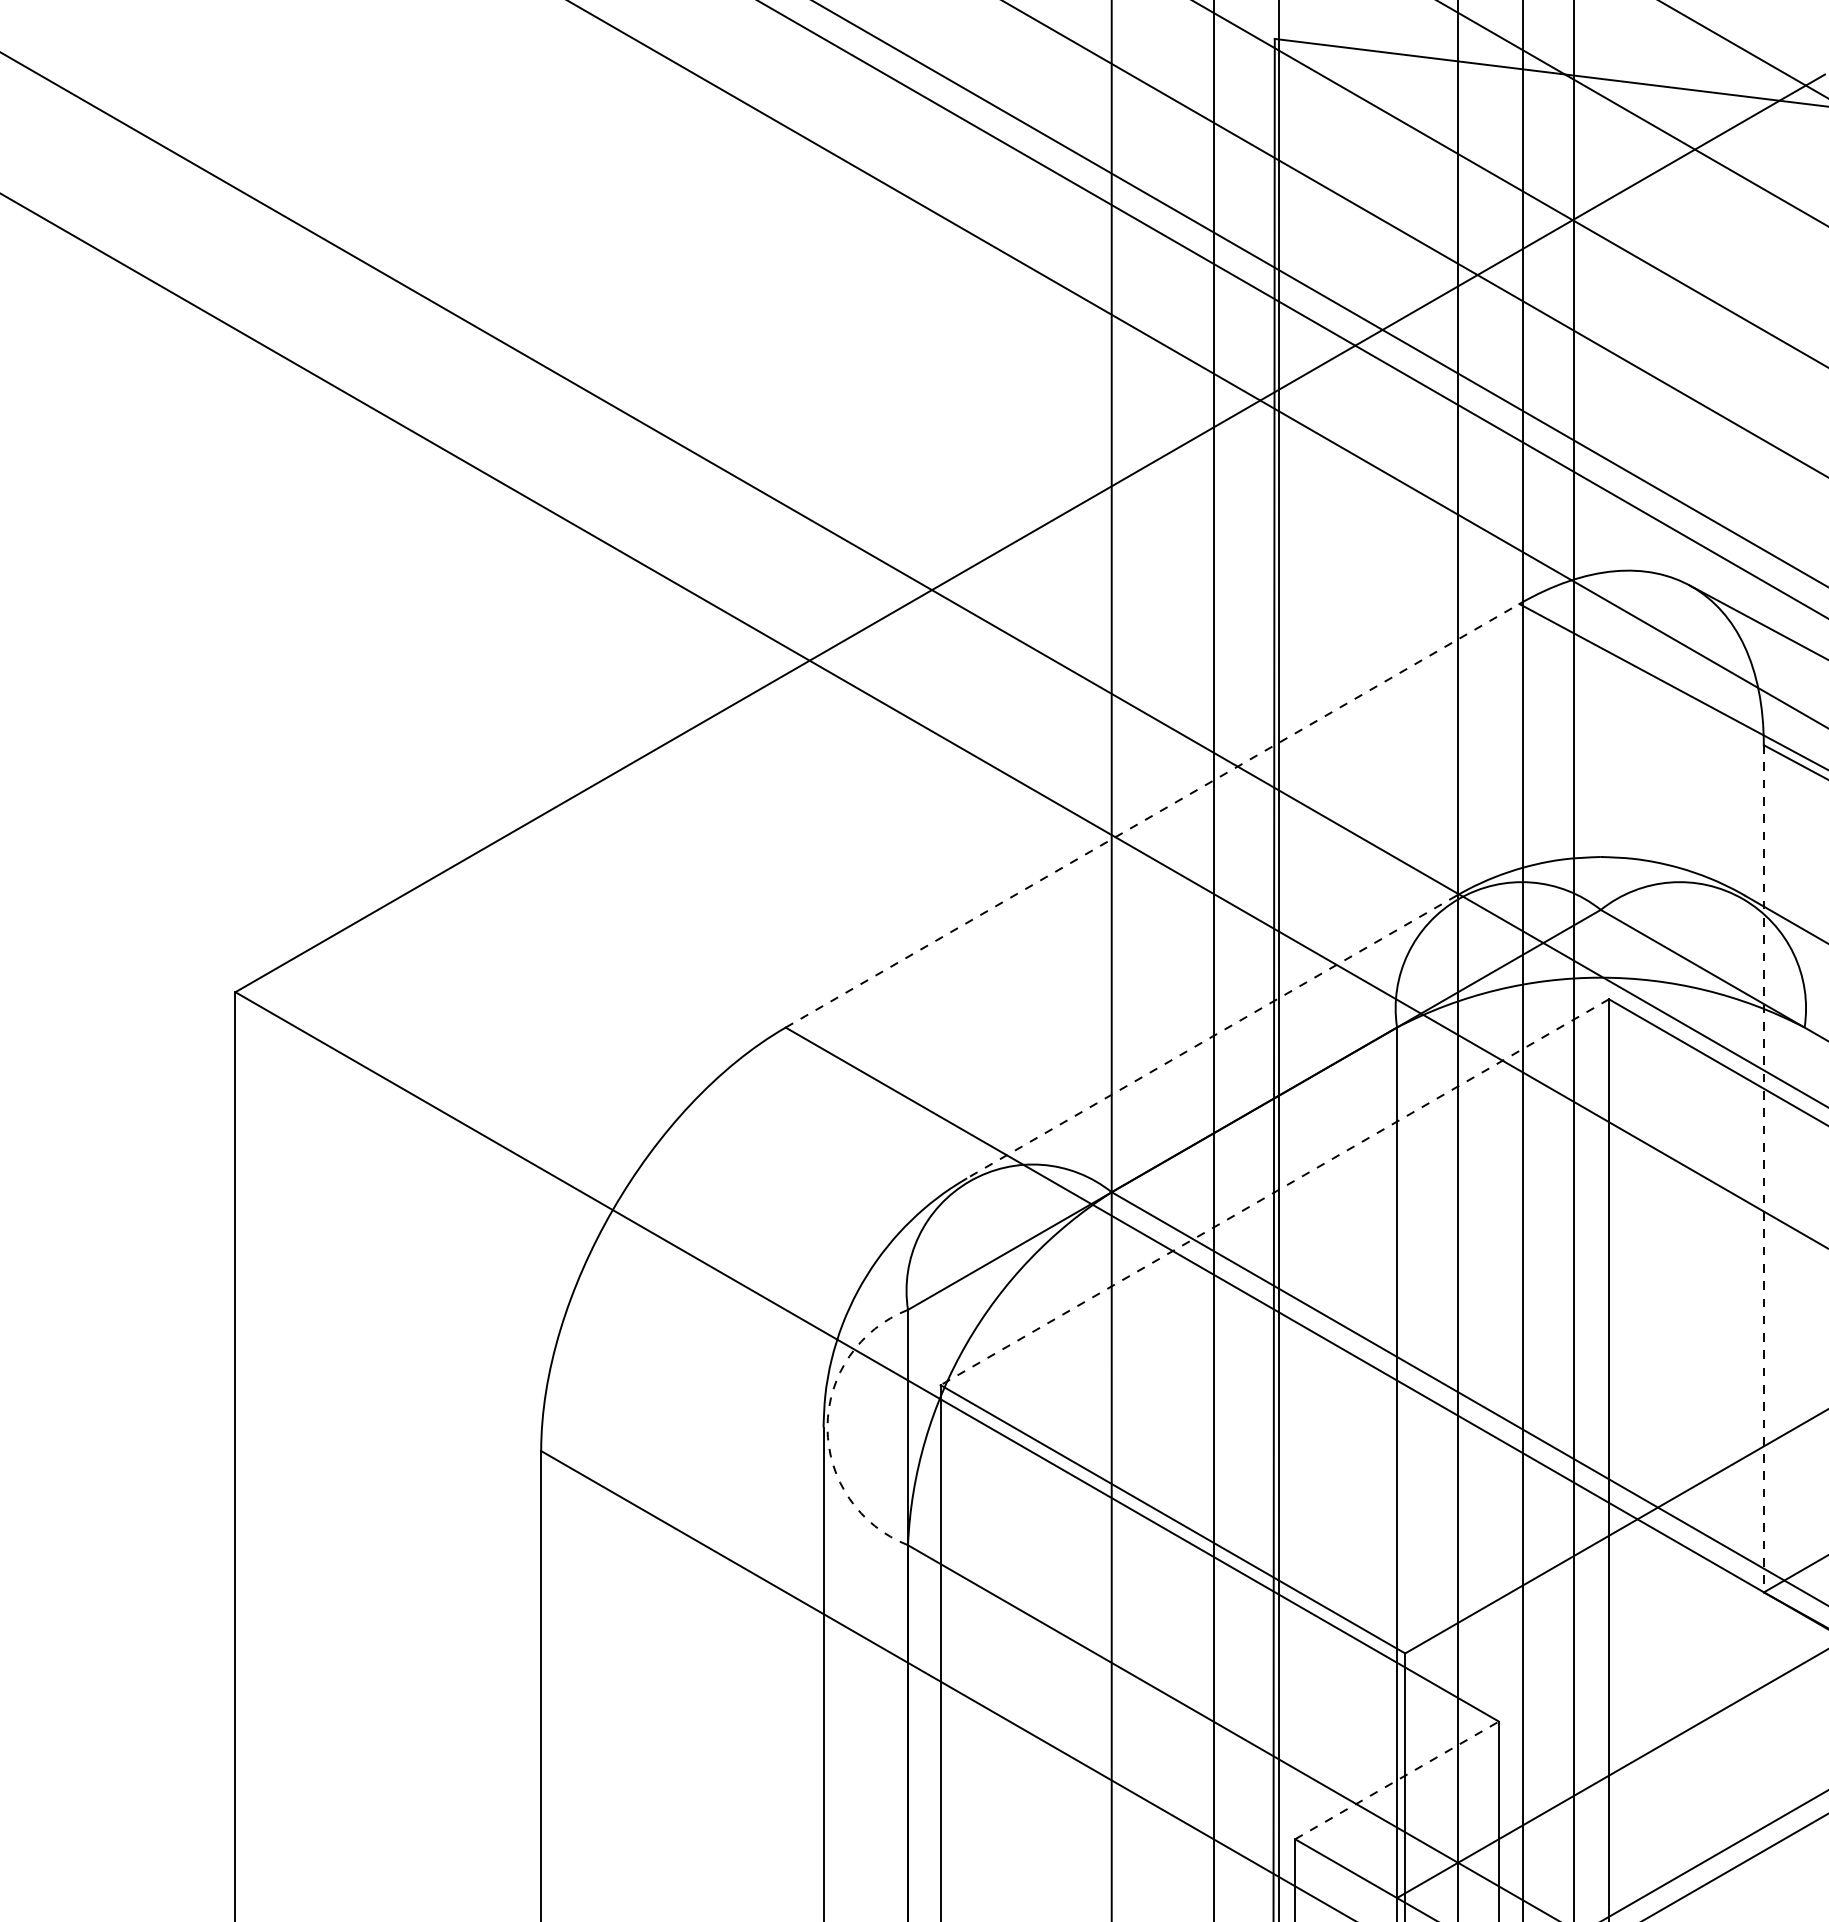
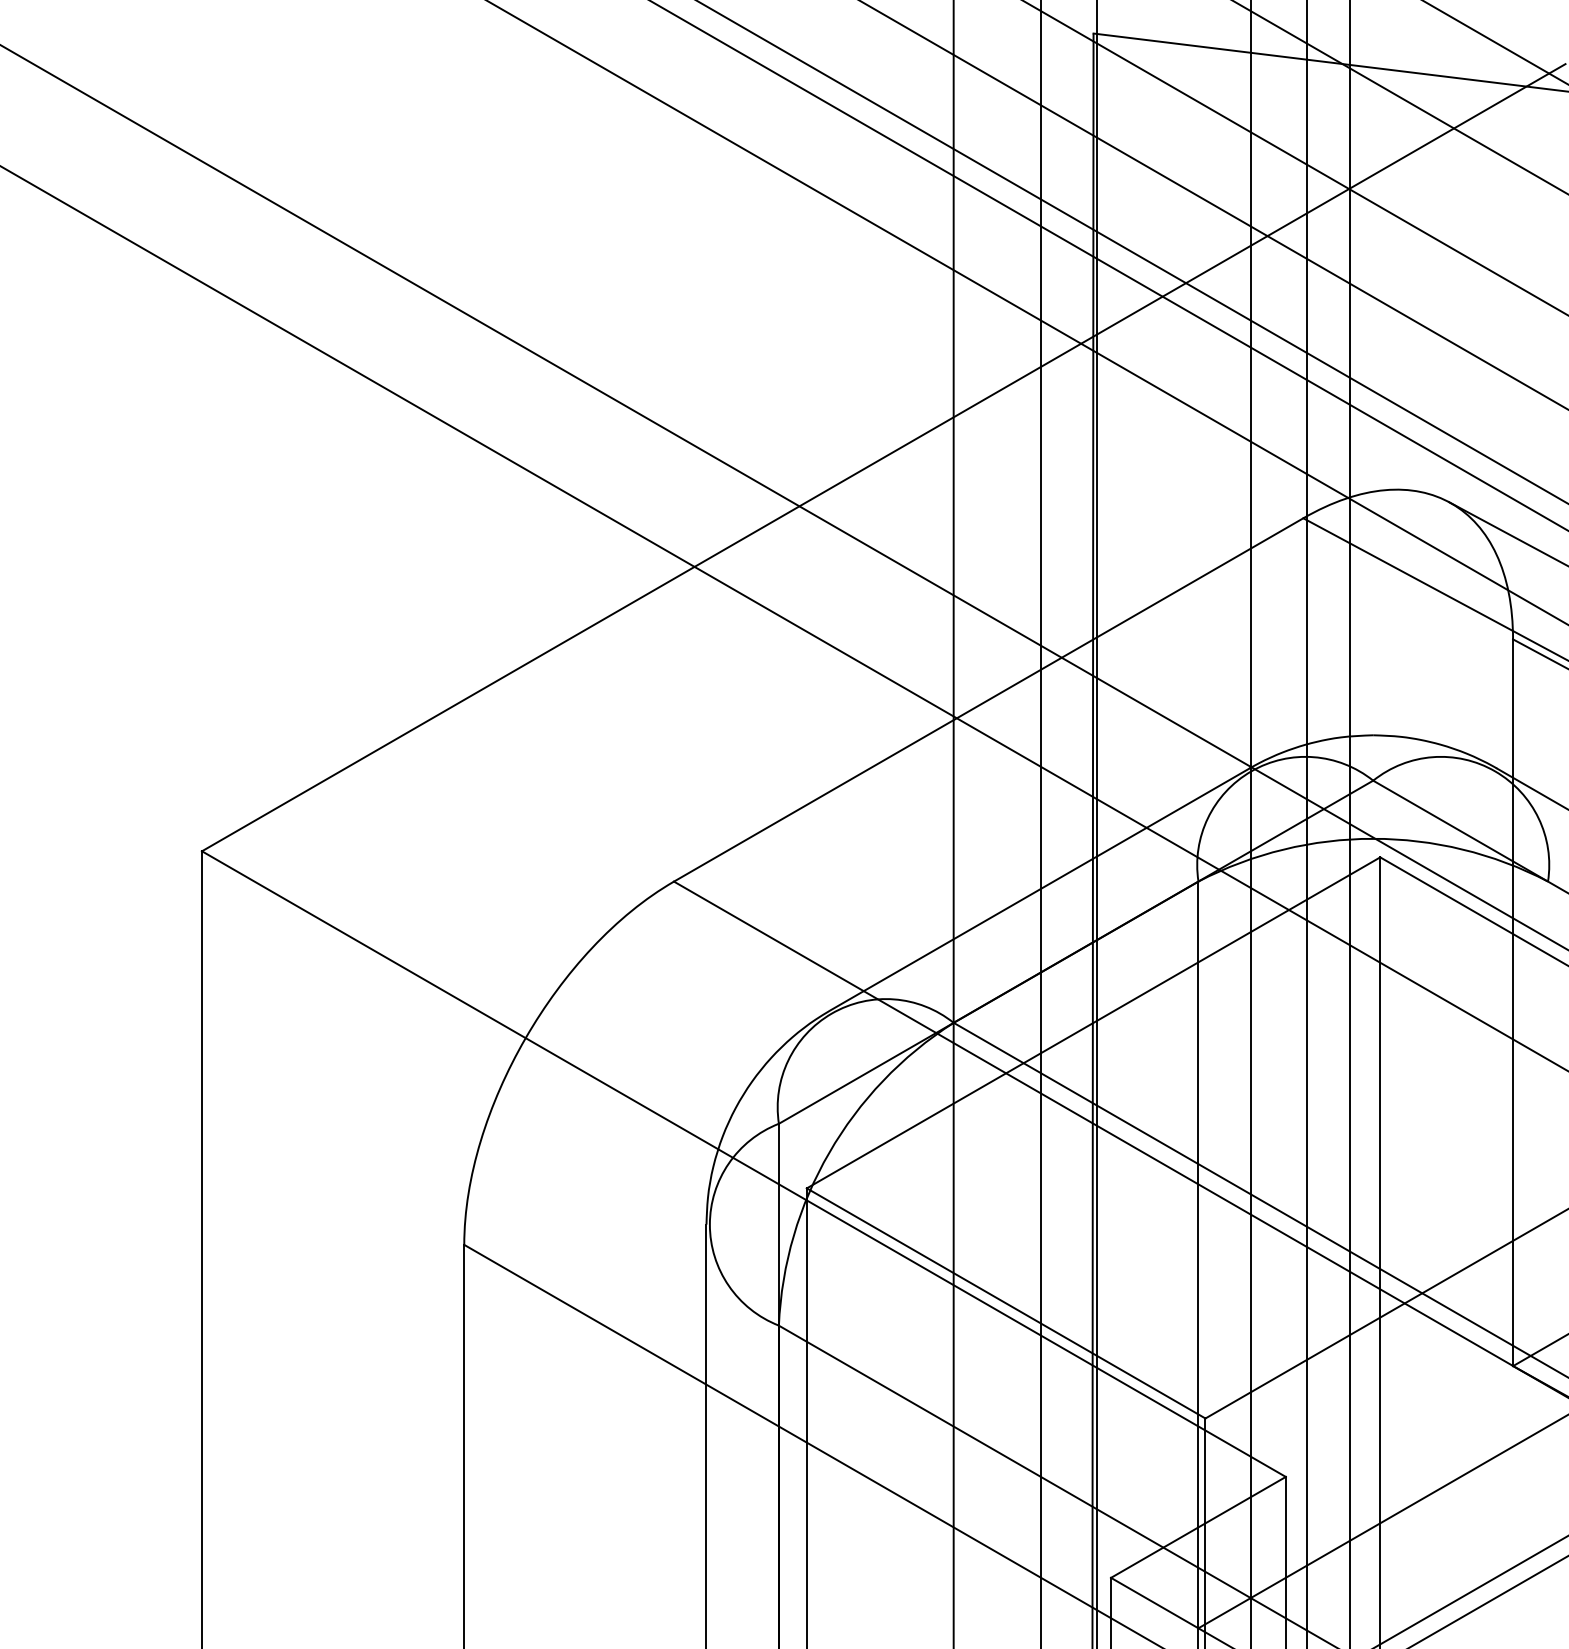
line: (1152, 815) -> (988, 699), dashed -> solid
line: (1211, 1037) -> (1039, 890), dashed -> solid
line: (1763, 1168) -> (1512, 1002), dashed -> solid
line: (1274, 1192) -> (1093, 1023), dashed -> solid
arc: (827, 1427) -> (709, 1224), dashed -> solid
line: (1397, 1780) -> (1198, 1527), dashed -> solid

